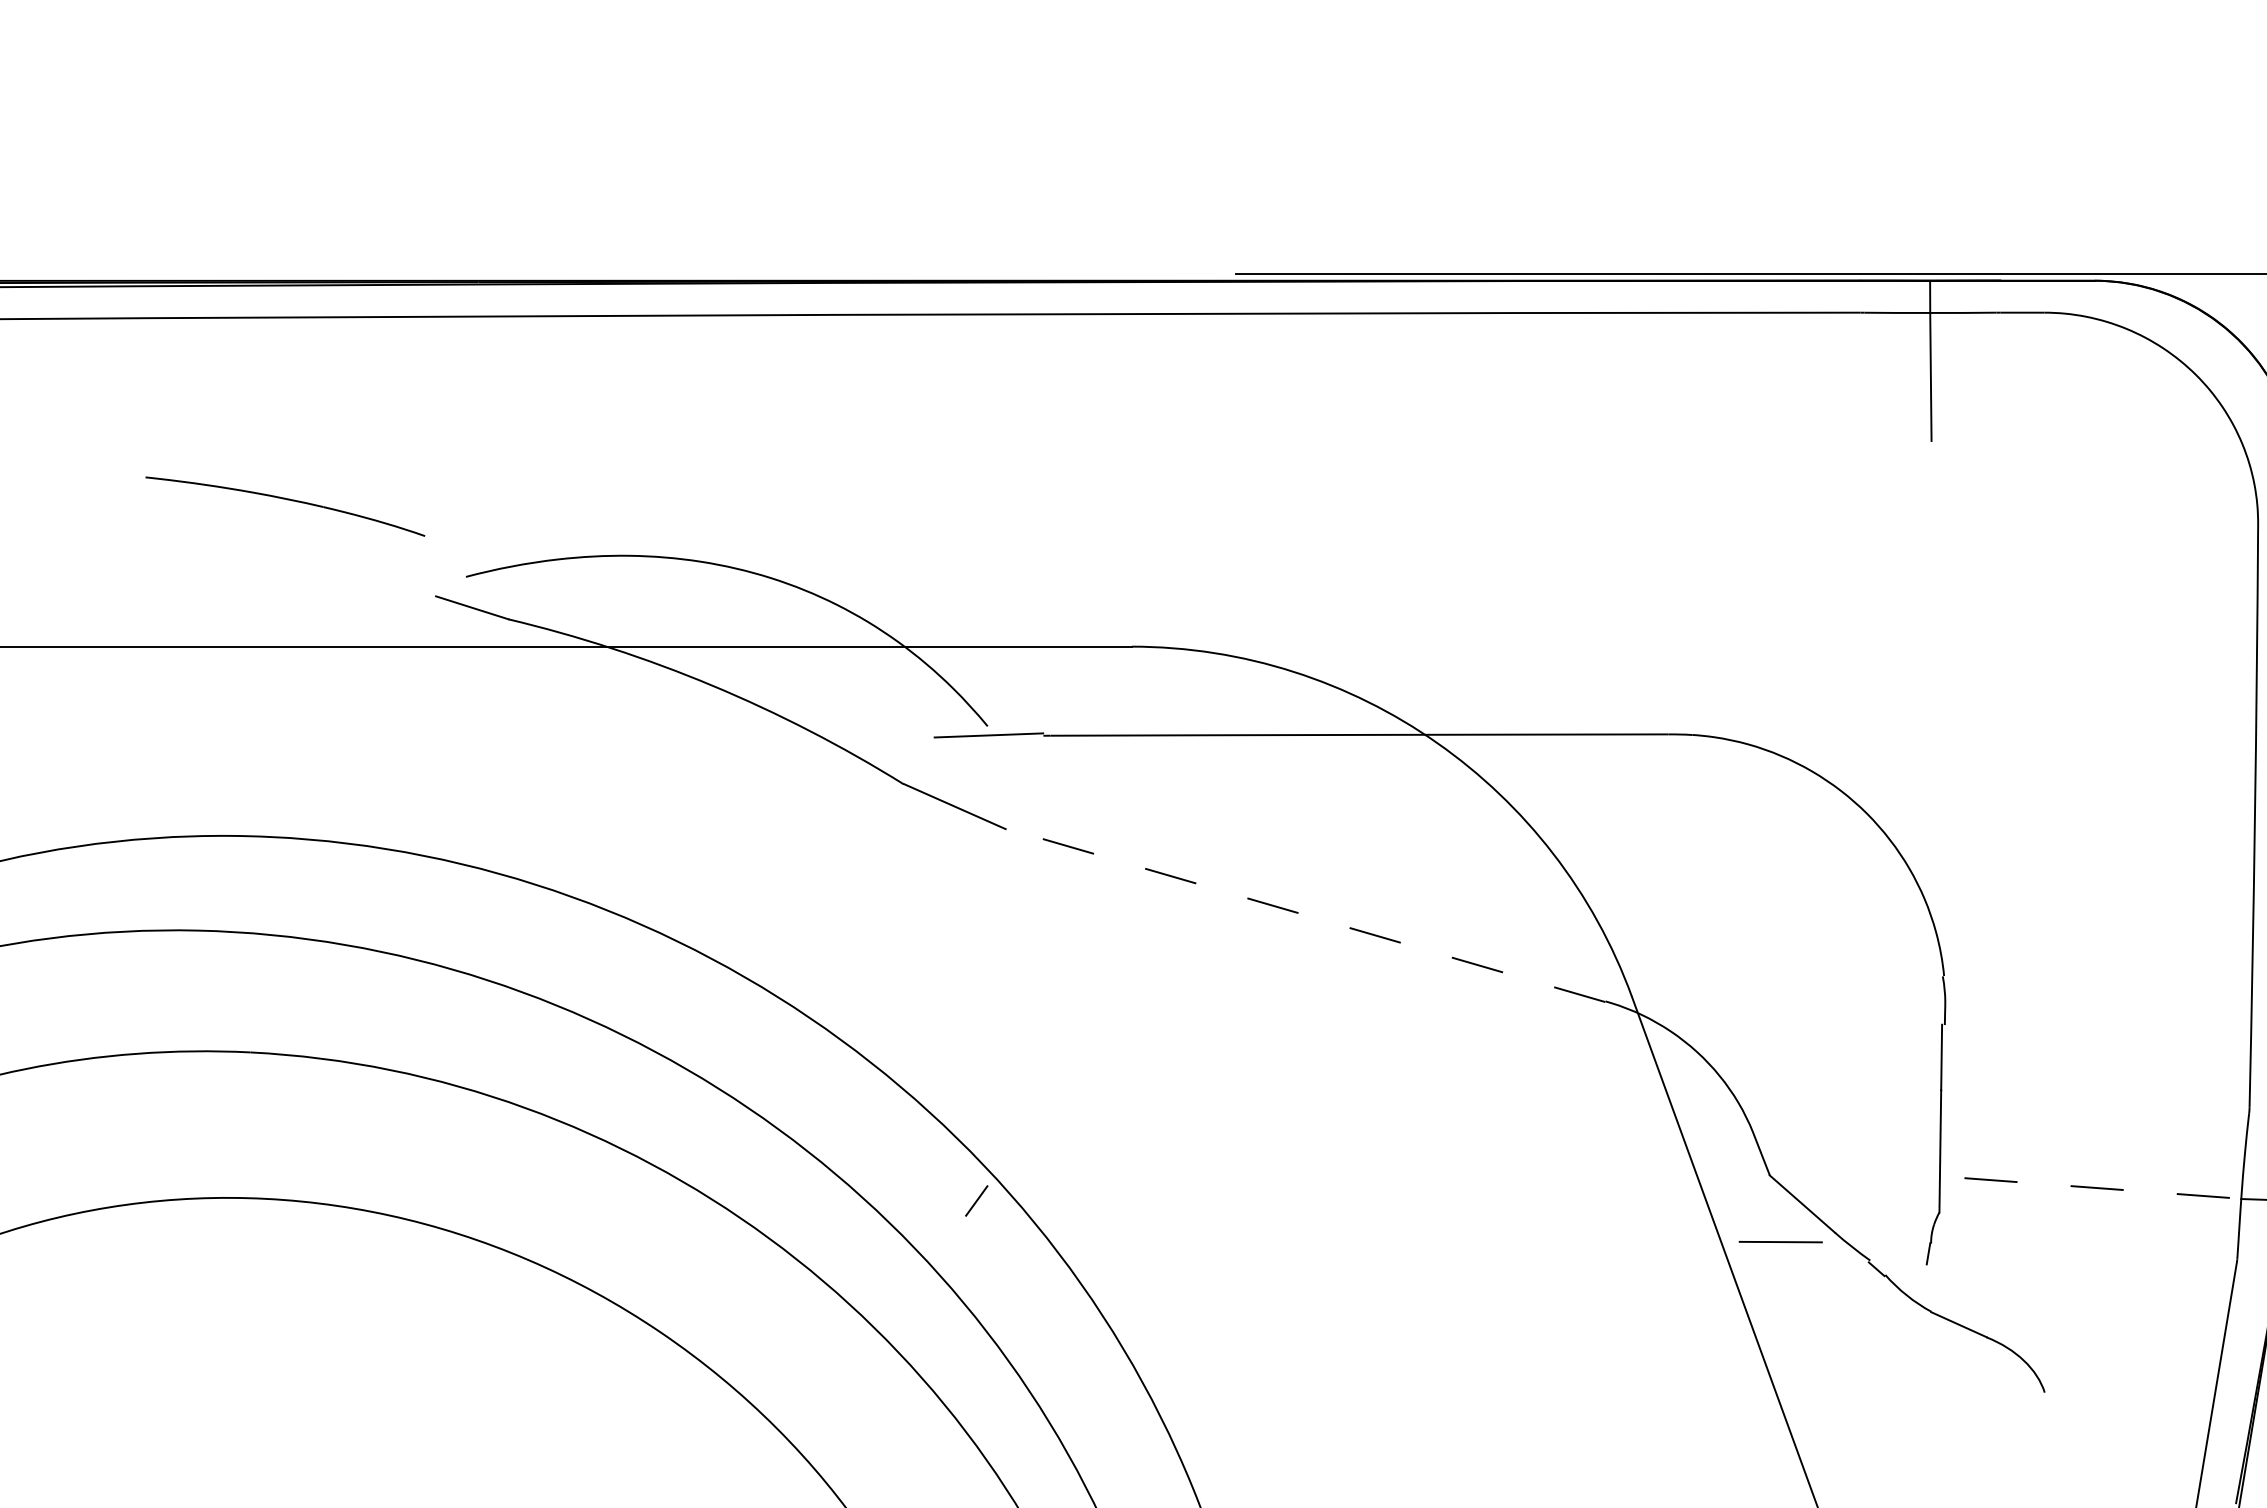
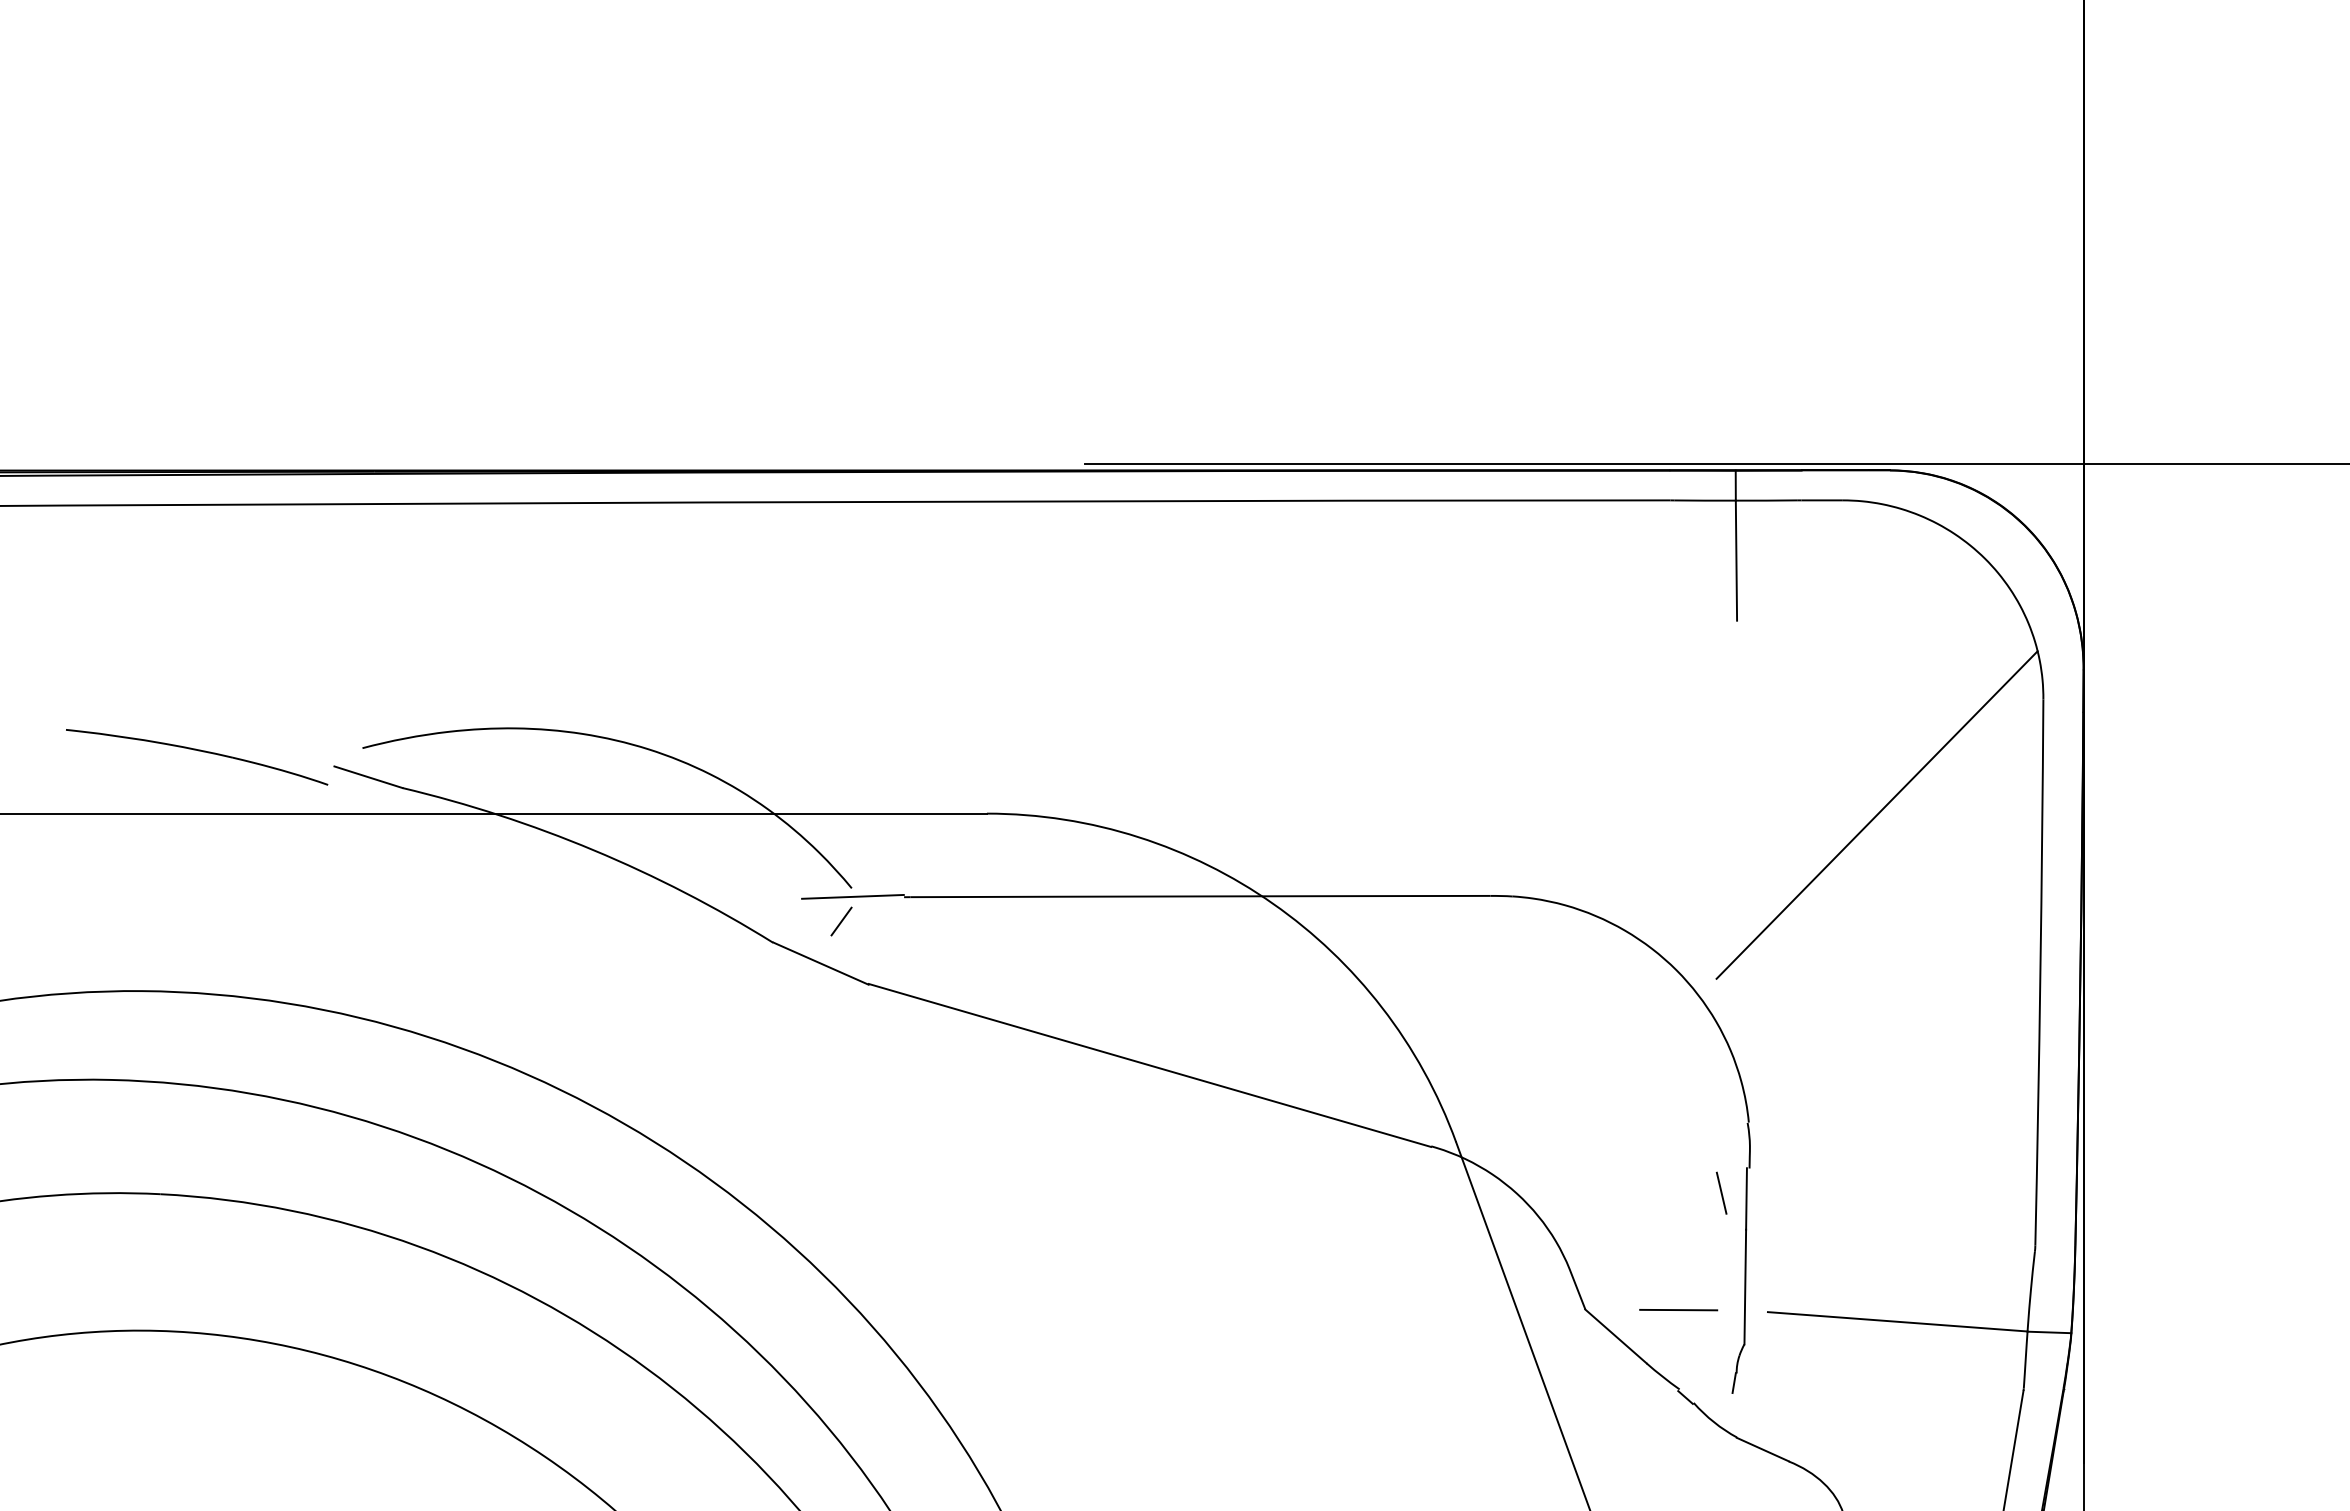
part: (286, 500) -> (198, 751), moved
line: (2080, 647) -> (1876, 814), added
line: (1305, 915) -> (1149, 1065), dashed -> solid
line: (1914, 1050) -> (1721, 1192), added
line: (2103, 1188) -> (1898, 1321), dashed -> solid
line: (976, 1200) -> (841, 921), moved
line: (1780, 1242) -> (1678, 1310), moved

